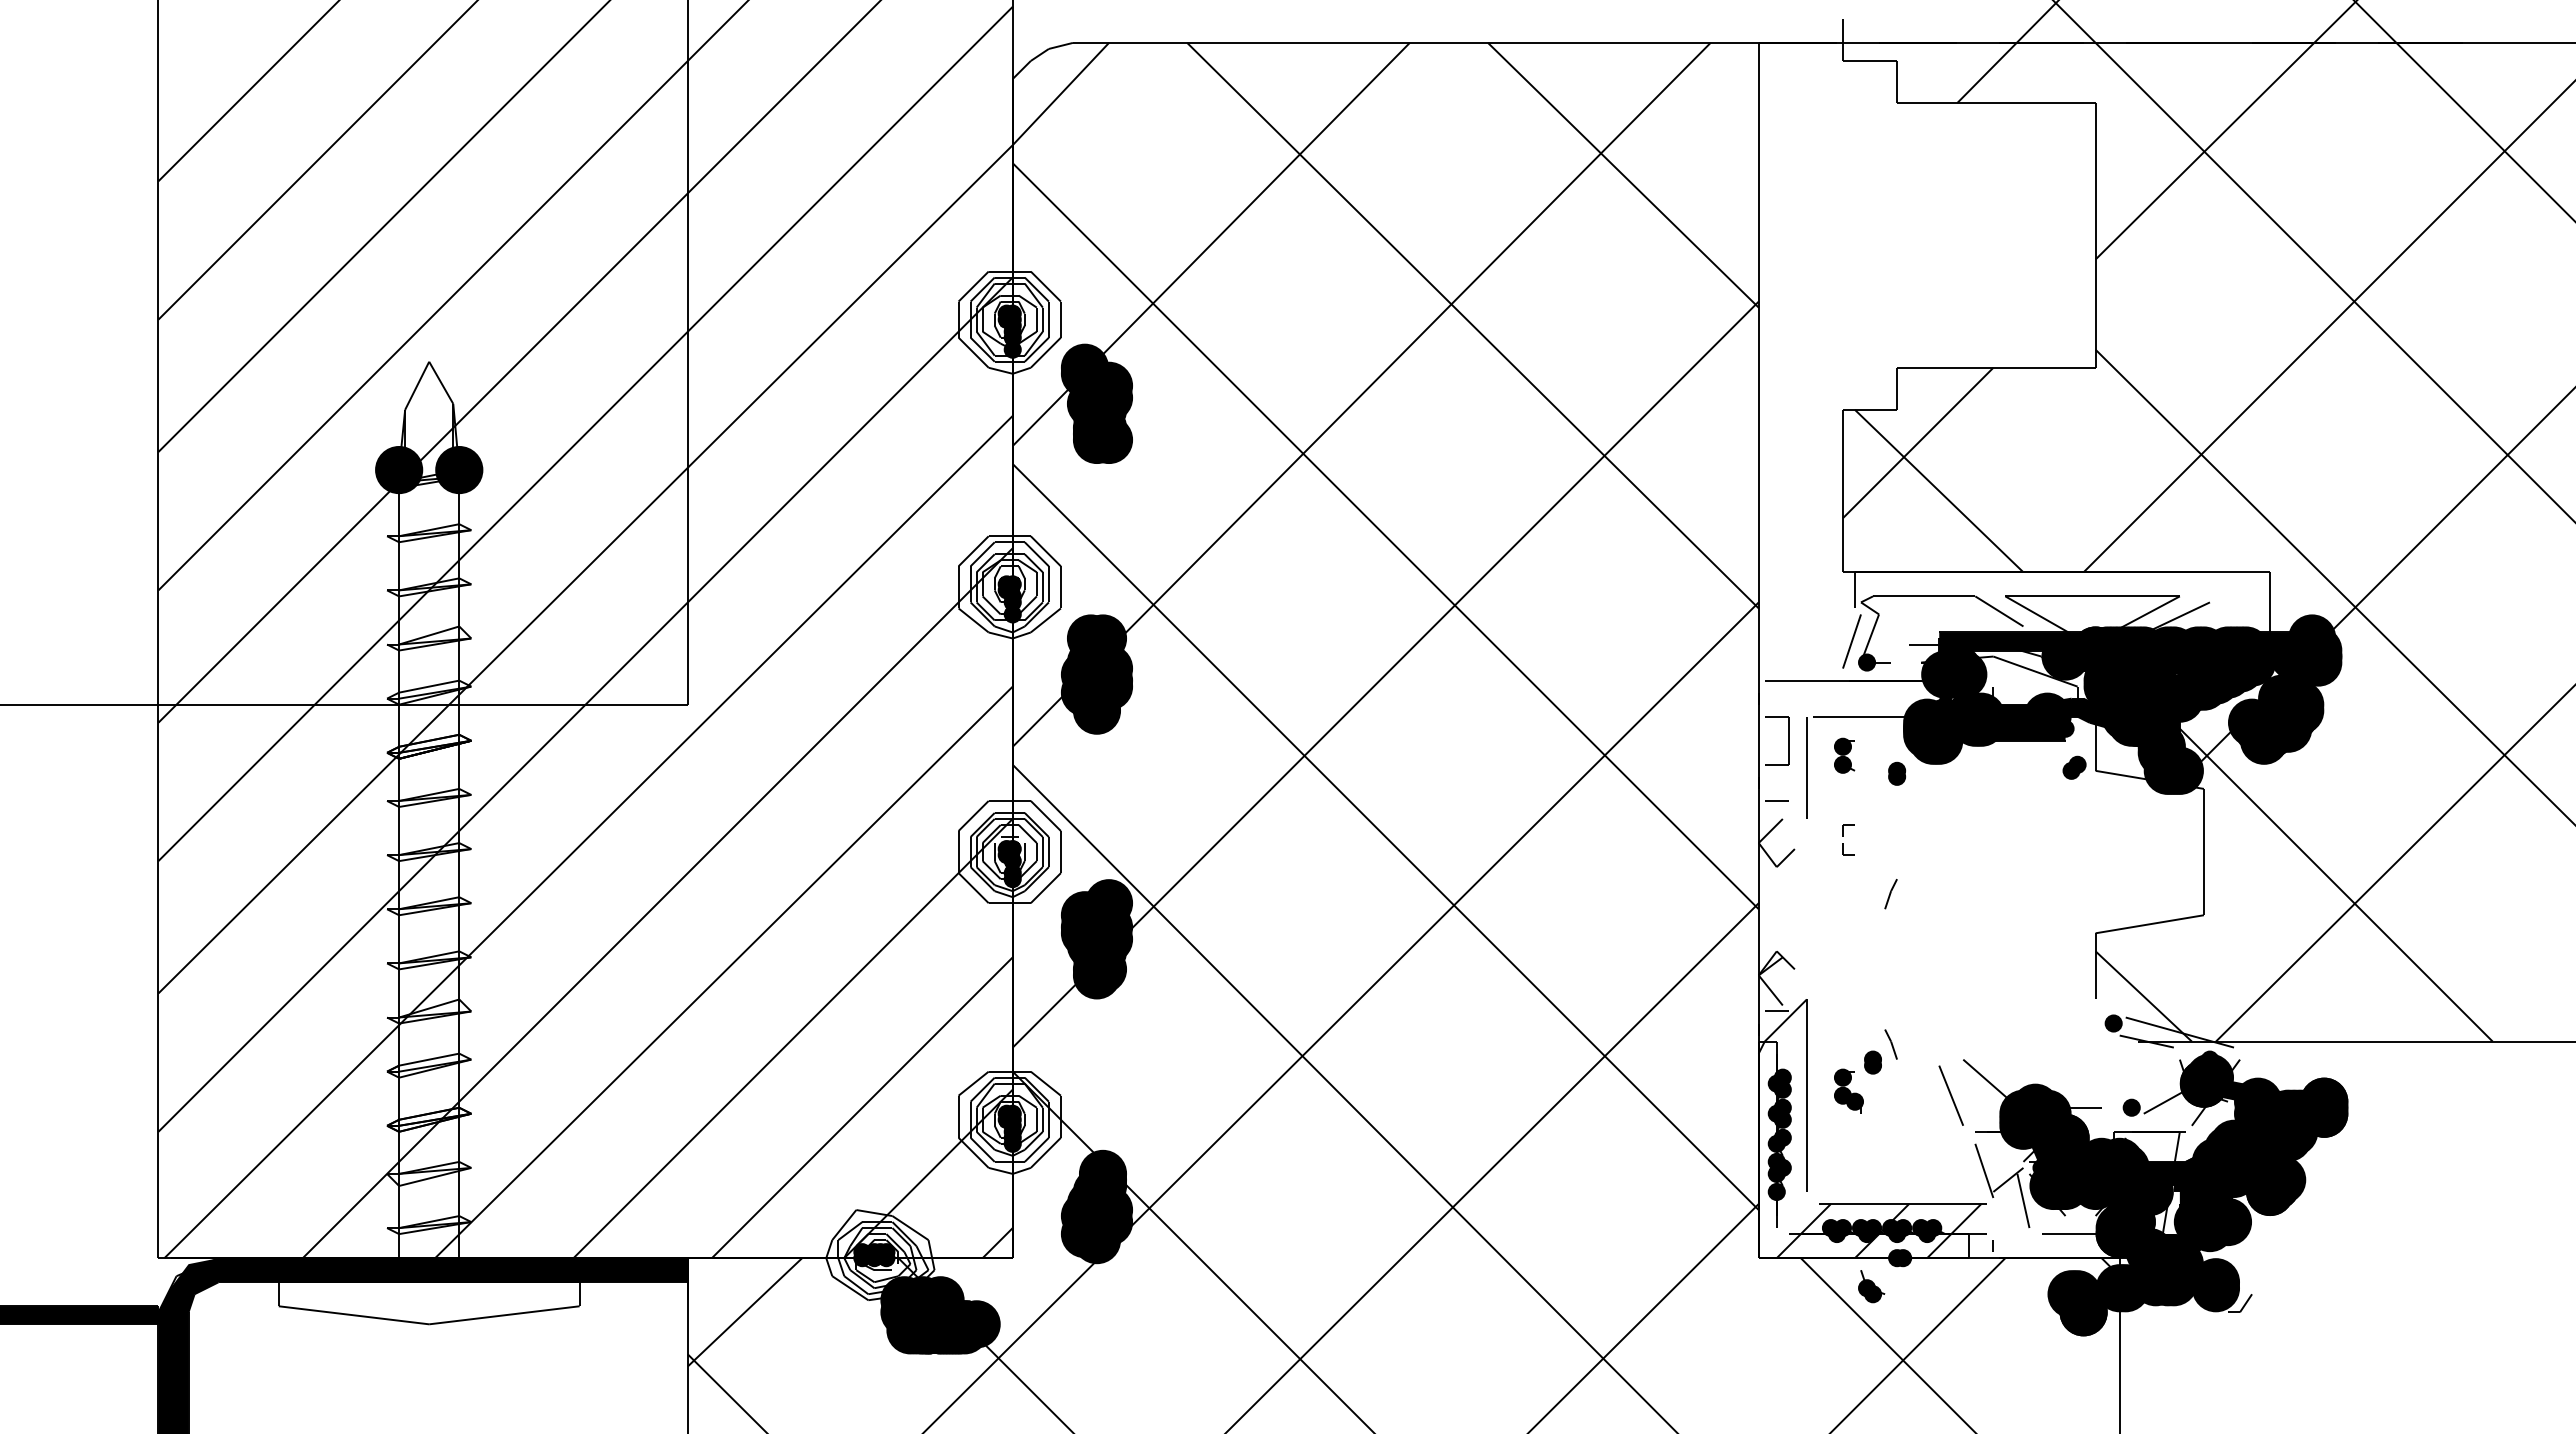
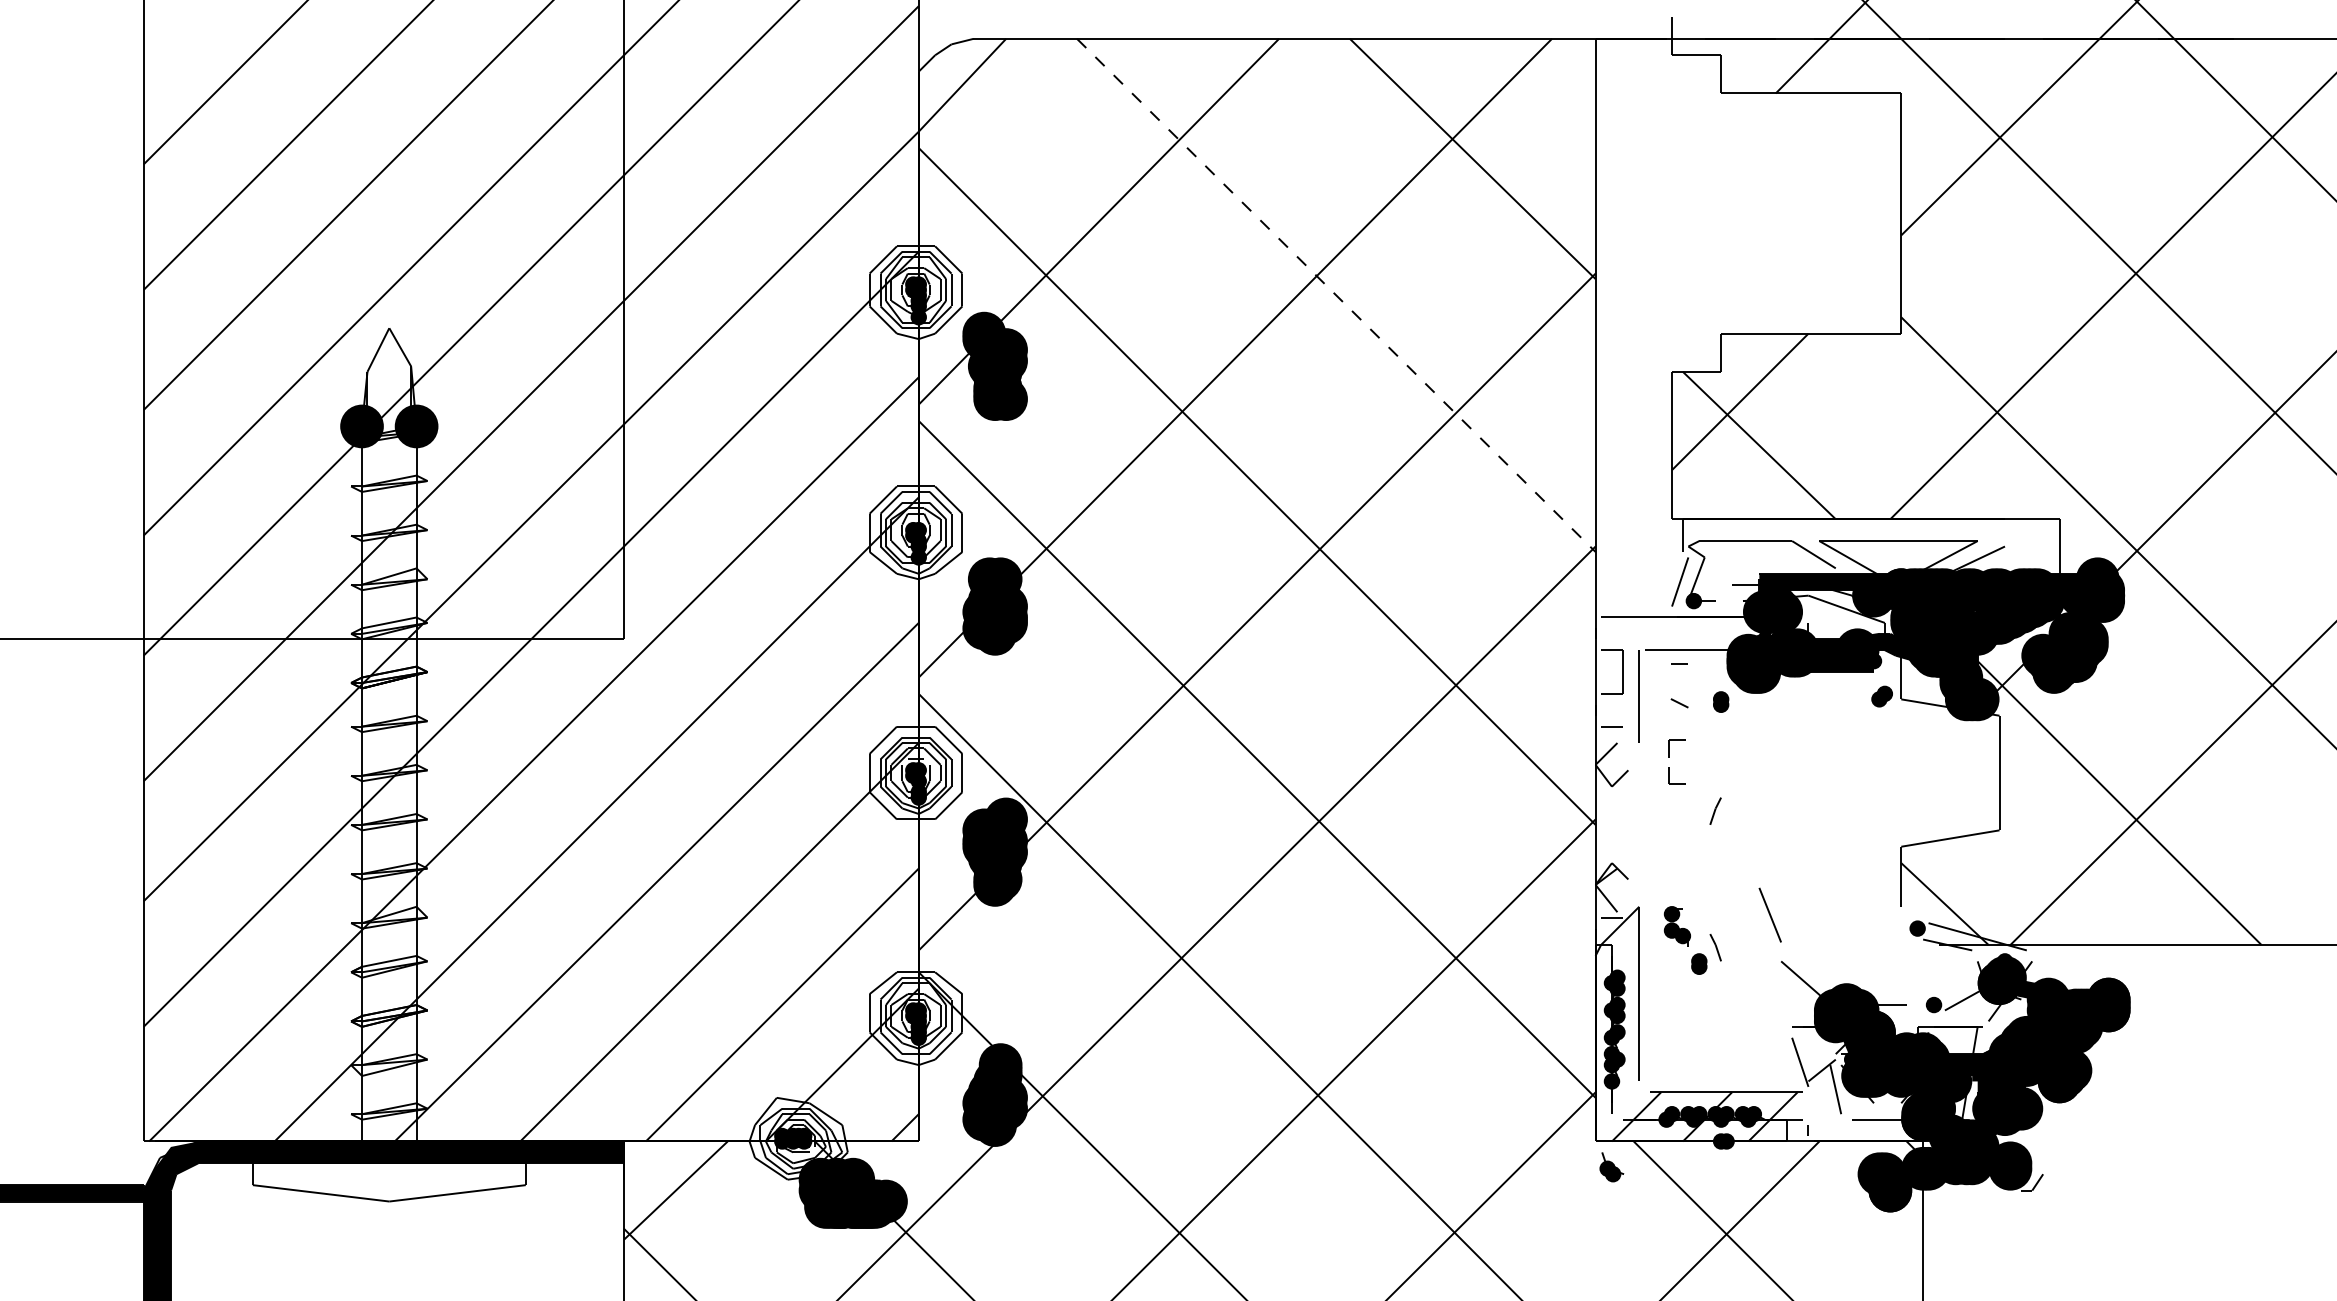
line: (1473, 326) -> (1336, 296), solid -> dashed
fill: (1096, 710) -> (994, 644), removed
part: (1844, 755) -> (1673, 685), size x1.6
part: (1848, 839) -> (1677, 761), size x1.6
part: (1848, 1090) -> (1677, 925), moved
line: (1950, 1095) -> (1769, 914), moved
fill: (1830, 1228) -> (1660, 1114), removed
part: (1871, 1286) -> (1611, 1167), moved

